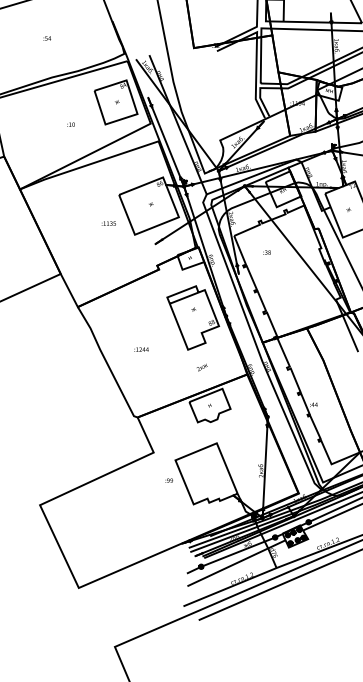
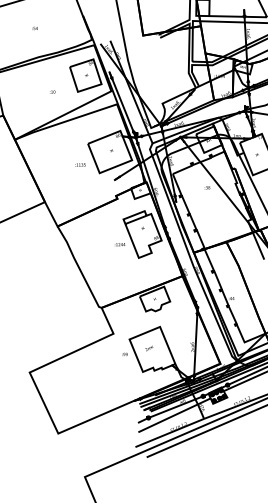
text: (266, 252) -> (206, 187), moved
text: (141, 349) -> (119, 244), moved
text: (202, 367) -> (149, 348), moved

